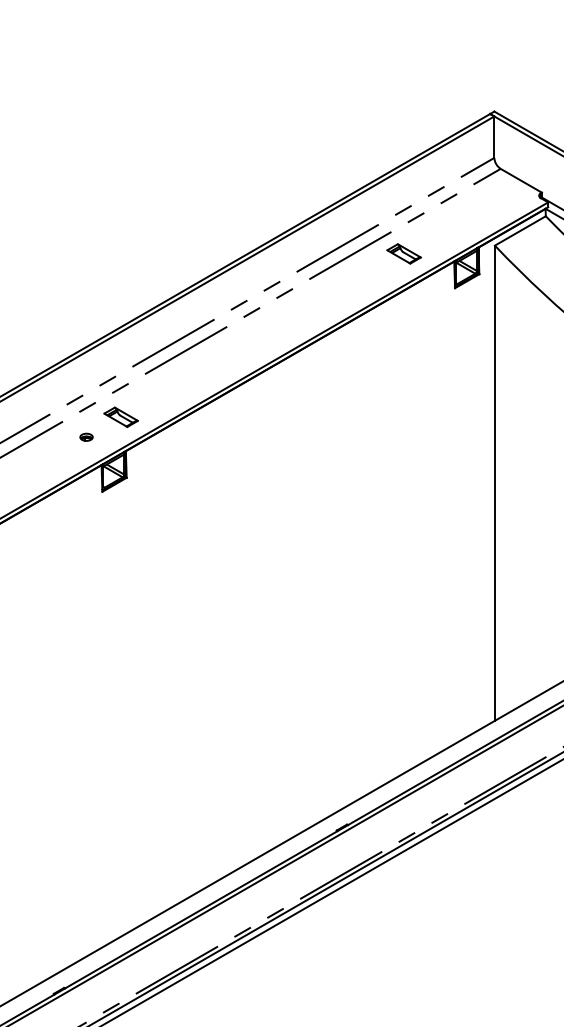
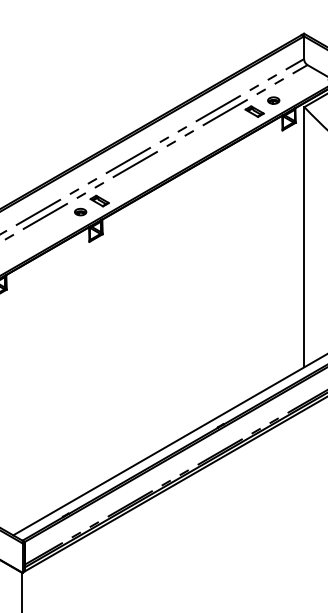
part: (438, 233) -> (273, 100), added
part: (86, 436) -> (80, 211), size x1.67

